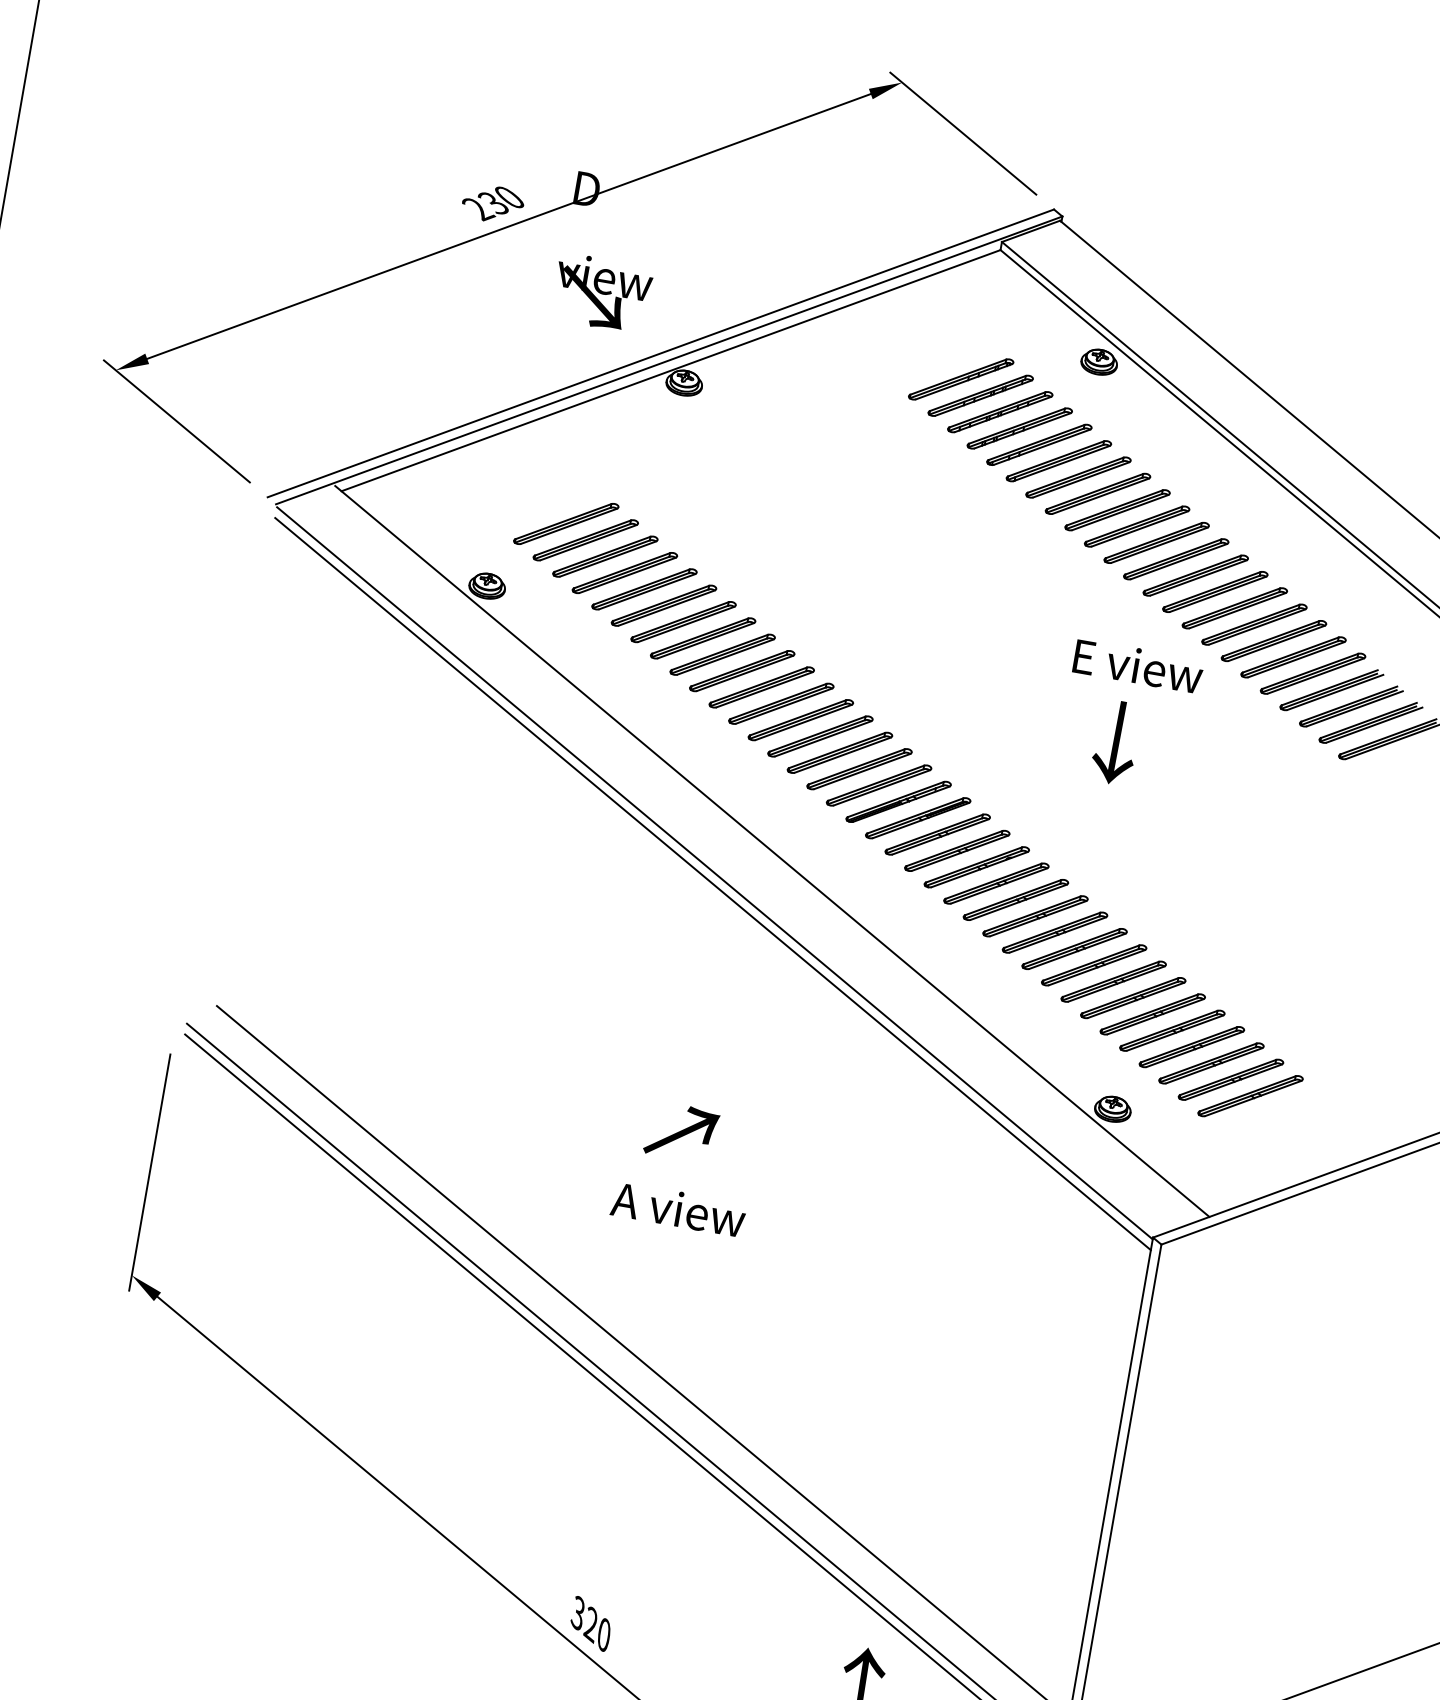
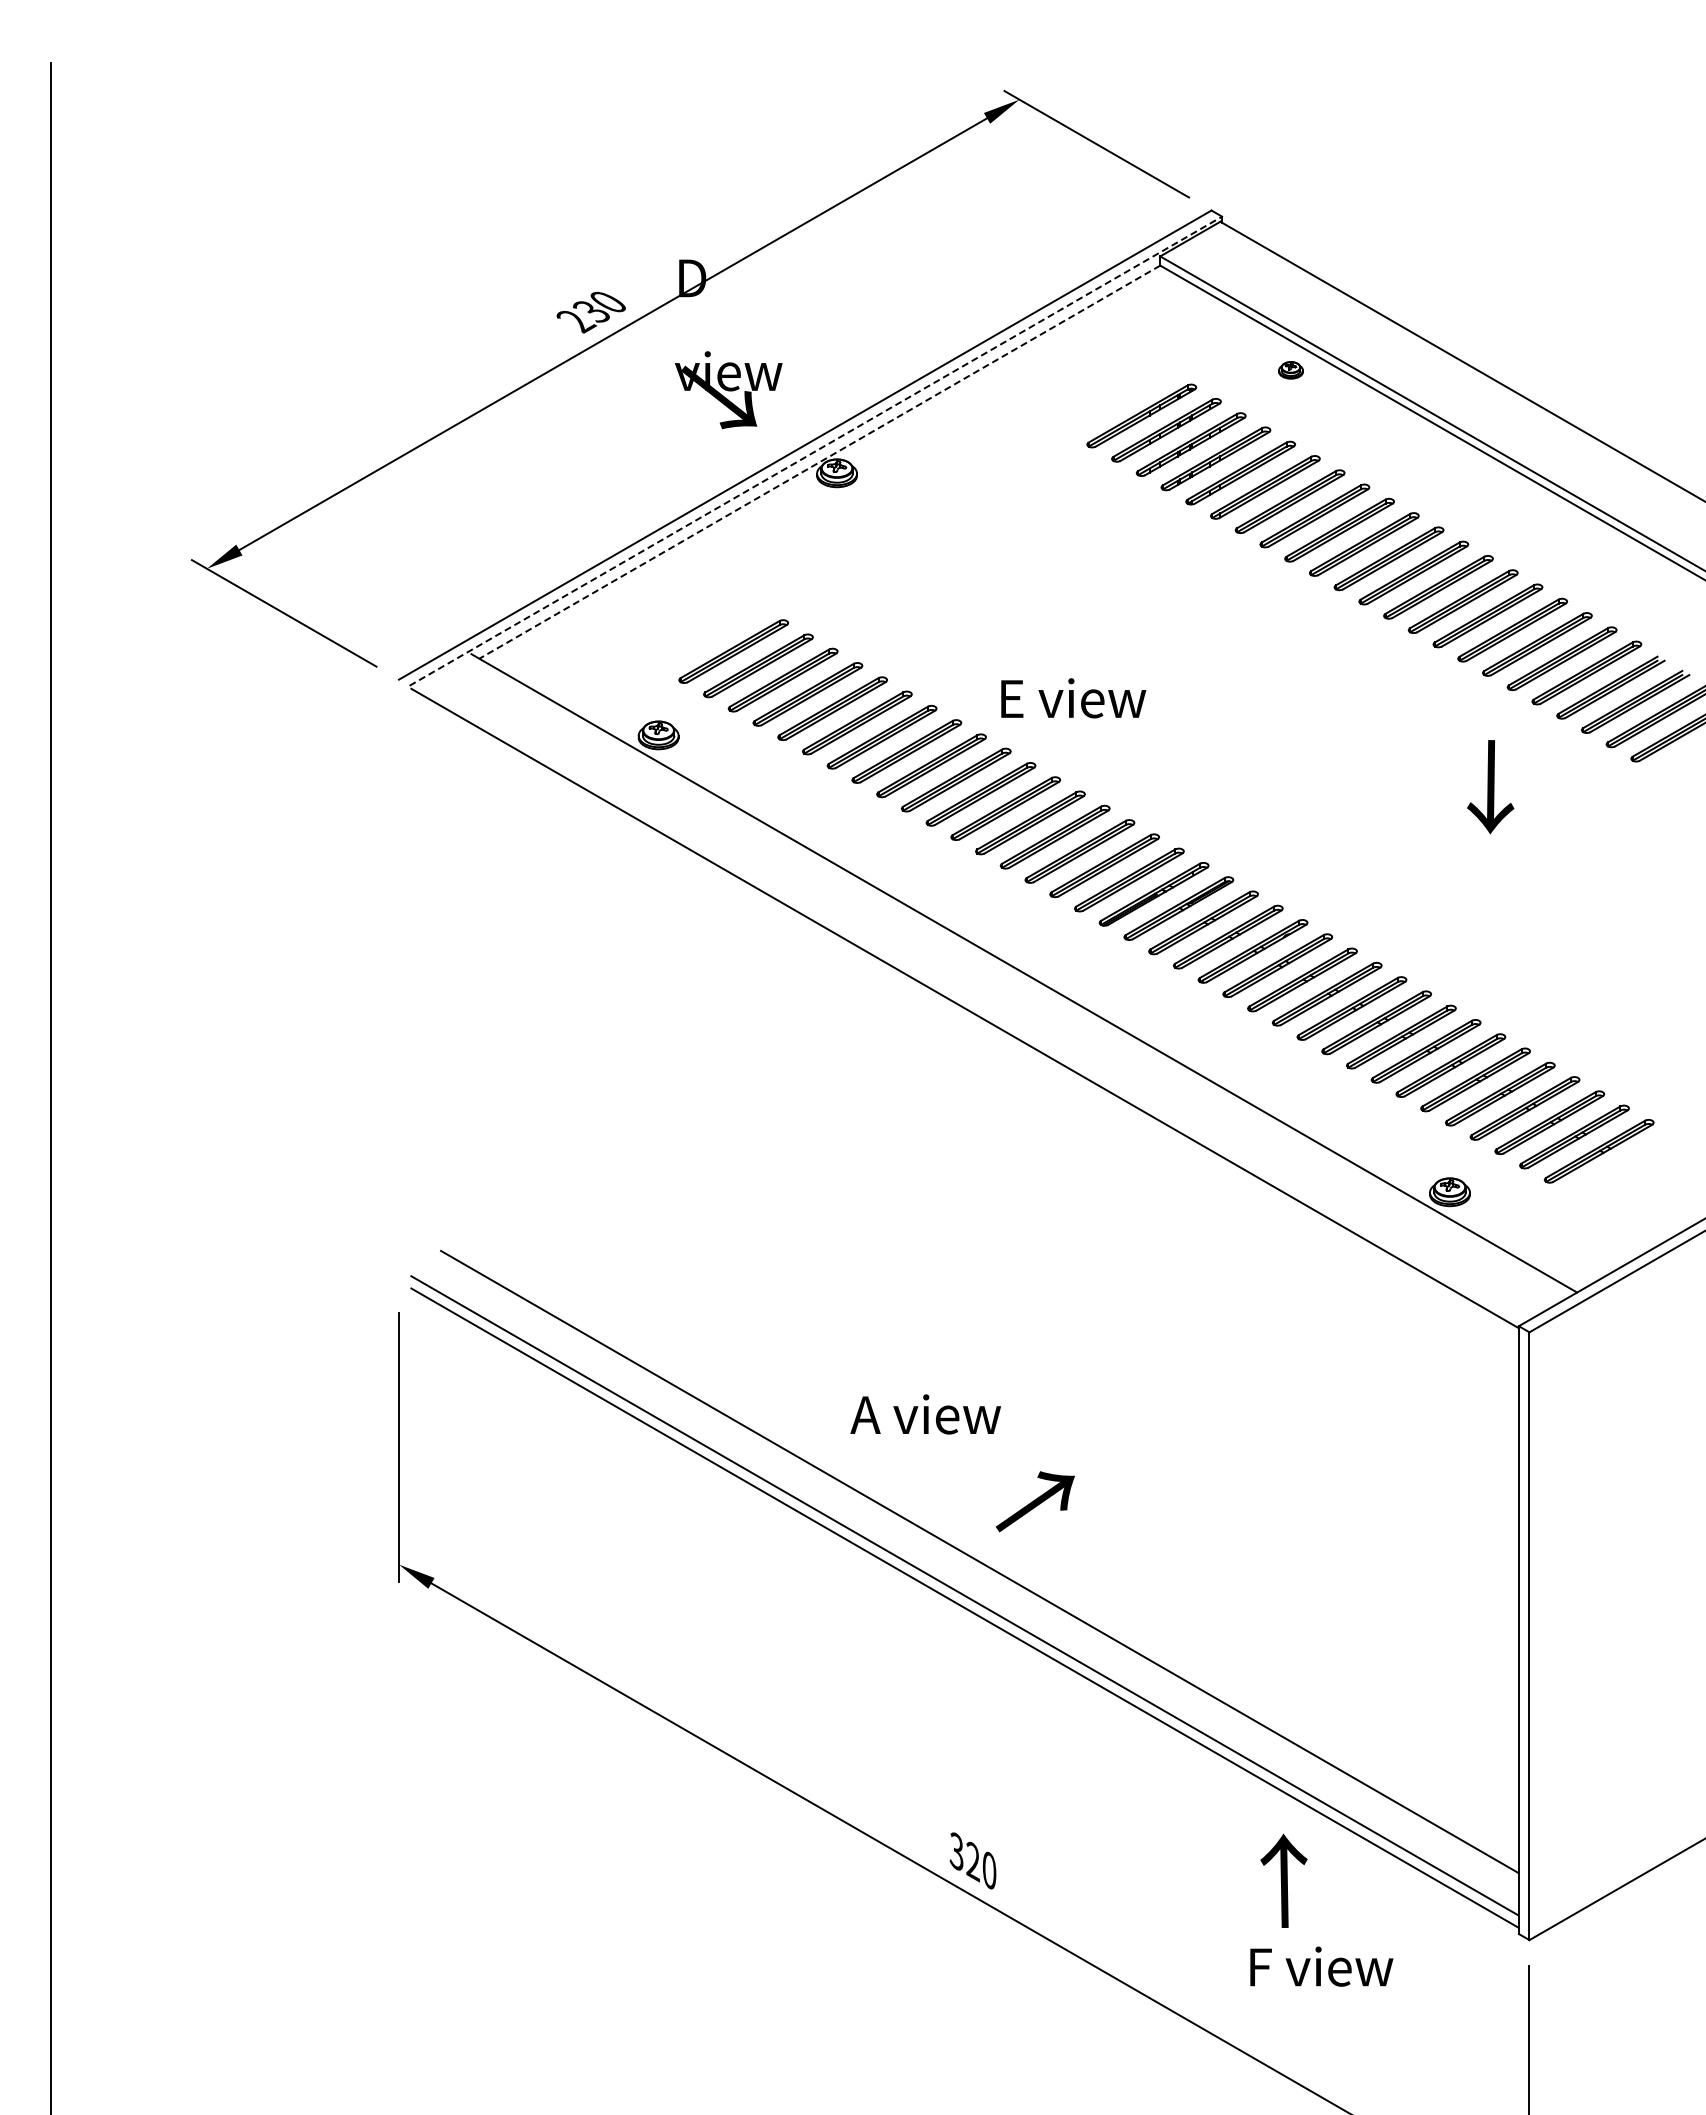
line: (669, 359) -> (816, 450), solid -> dashed
part: (1098, 362) -> (1290, 370), size x0.6
line: (670, 370) -> (819, 462), solid -> dashed
text: (1138, 666) -> (1073, 698), moved
text: (1115, 743) -> (1490, 787), moved
line: (712, 883) -> (964, 1020), removed
text: (681, 1131) -> (1034, 1501), moved
text: (678, 1209) -> (925, 1414), moved

